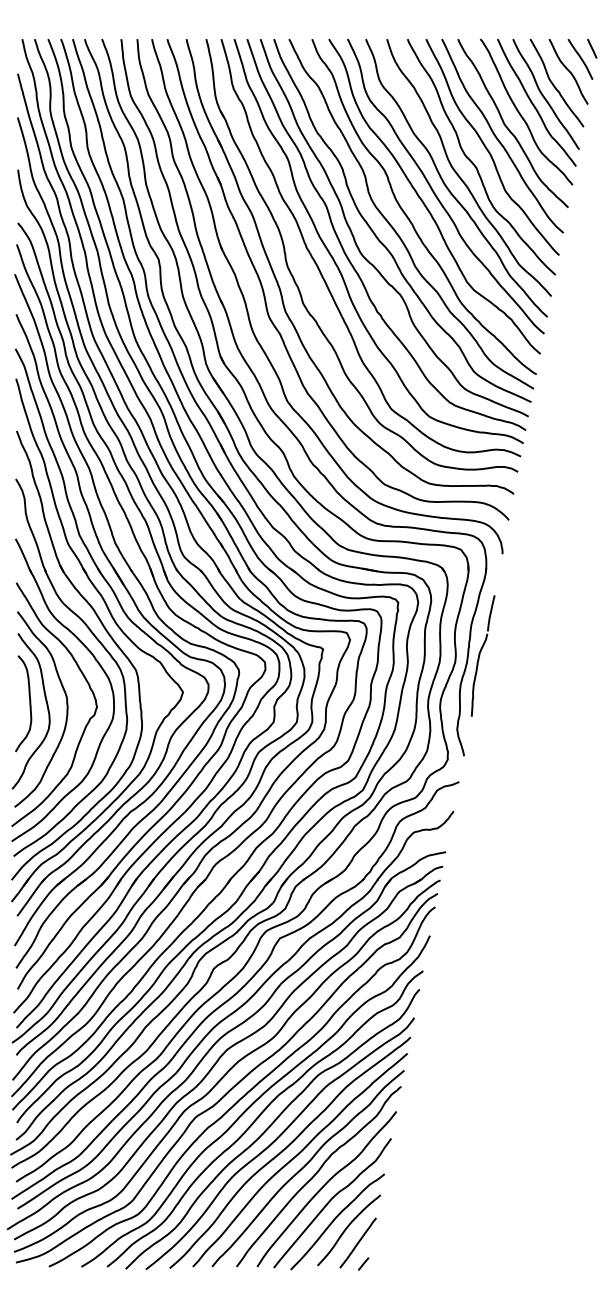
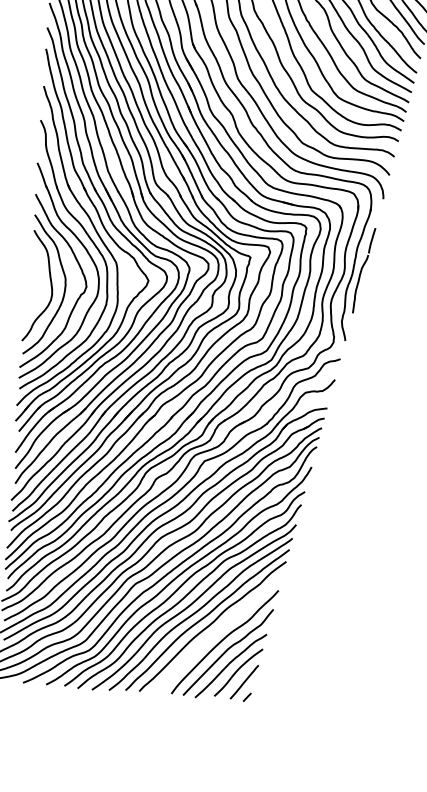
curve: (29, 703) -> (38, 280), removed
curve: (316, 1174) -> (218, 631), removed

